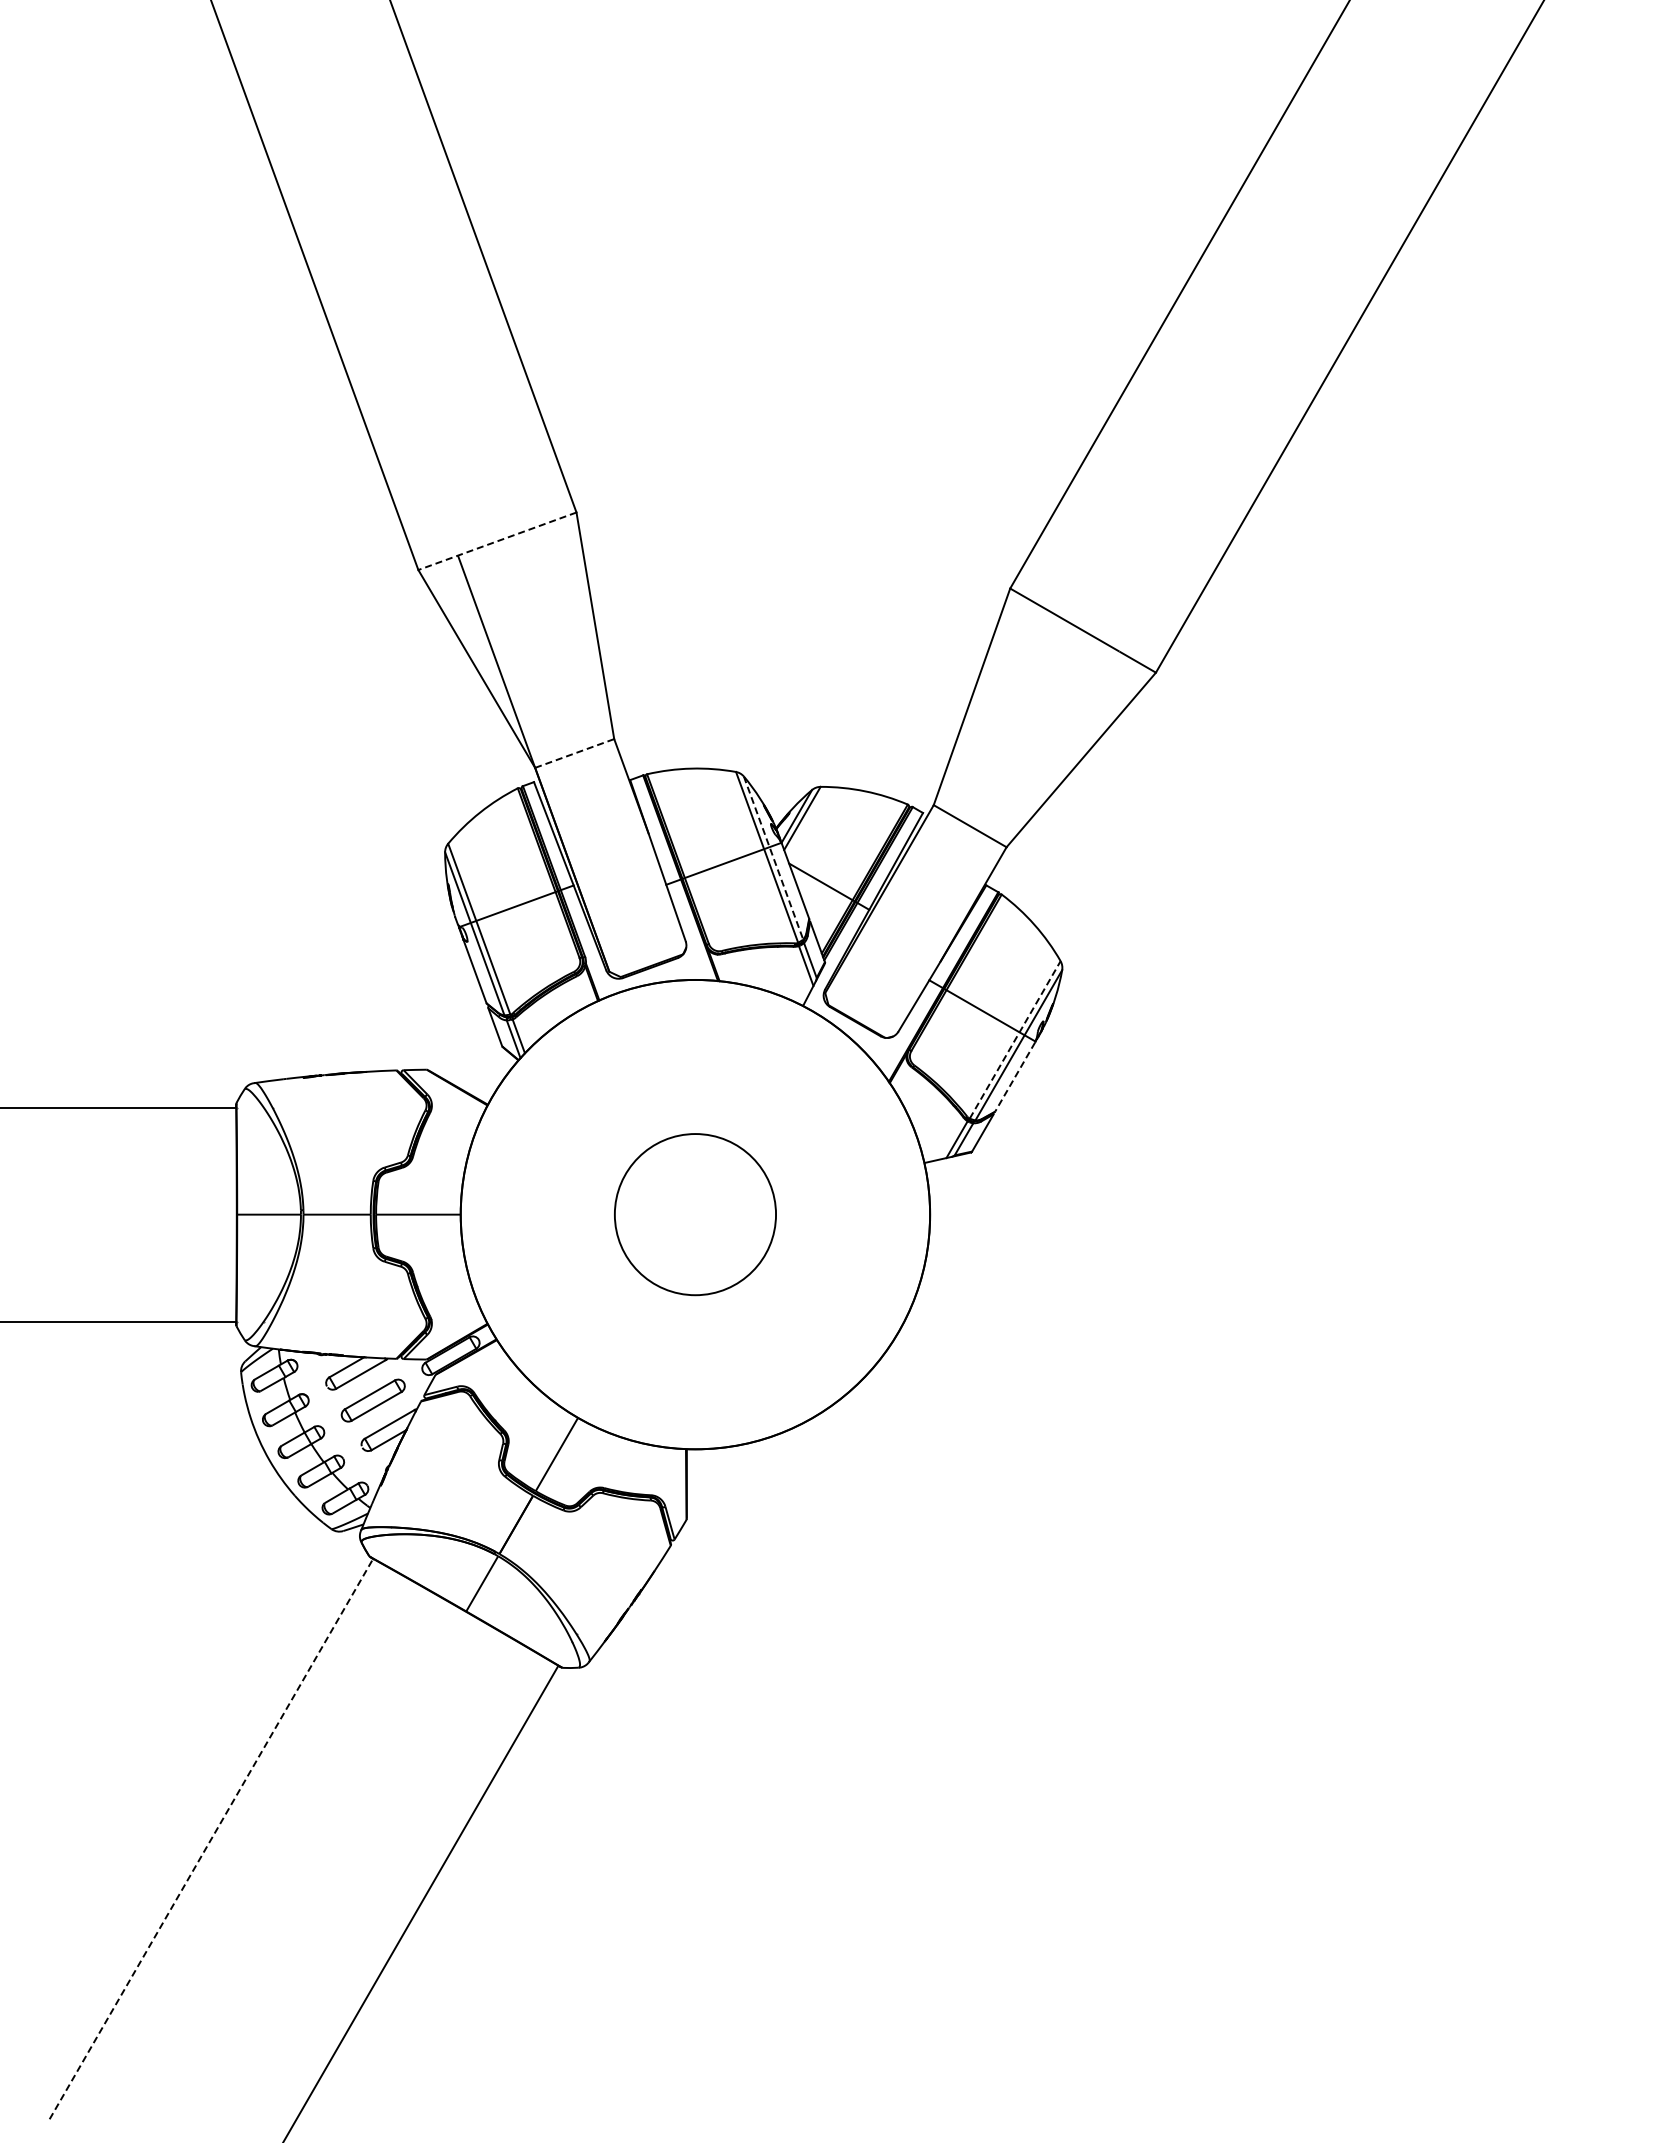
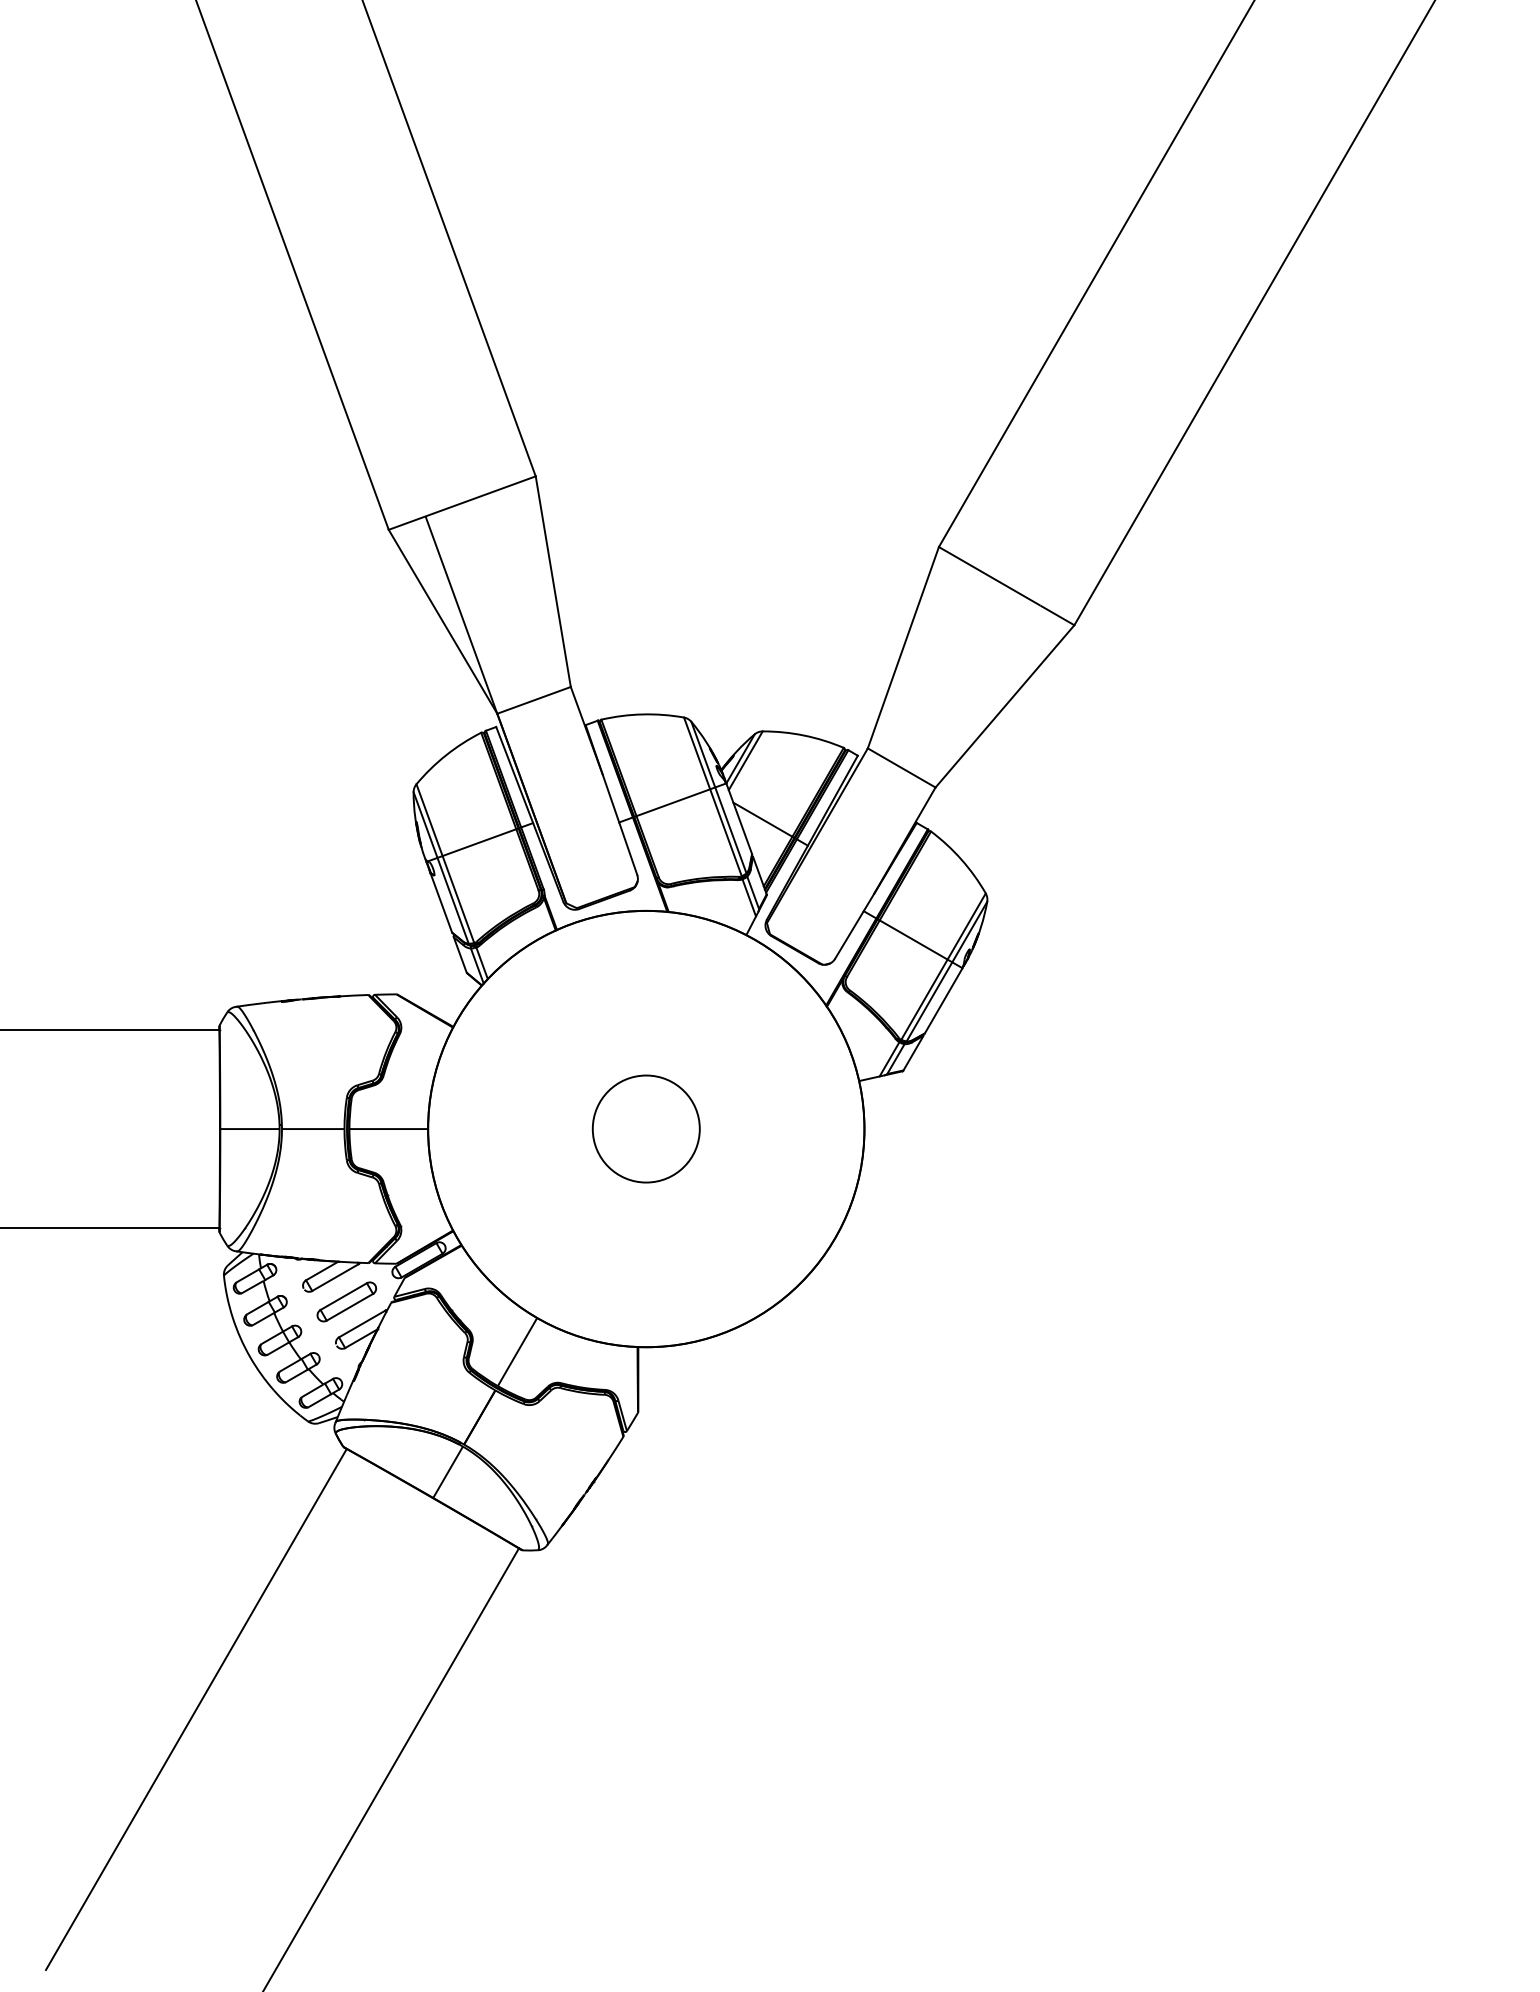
line: (496, 541) -> (461, 503), dashed -> solid
line: (575, 753) -> (534, 700), dashed -> solid
line: (773, 858) -> (718, 797), dashed -> solid
line: (1015, 1039) -> (943, 966), dashed -> solid
line: (1015, 1077) -> (943, 1001), dashed -> solid
circle: (695, 1214) -> (646, 1128), size x0.71
line: (211, 1839) -> (196, 1709), dashed -> solid

